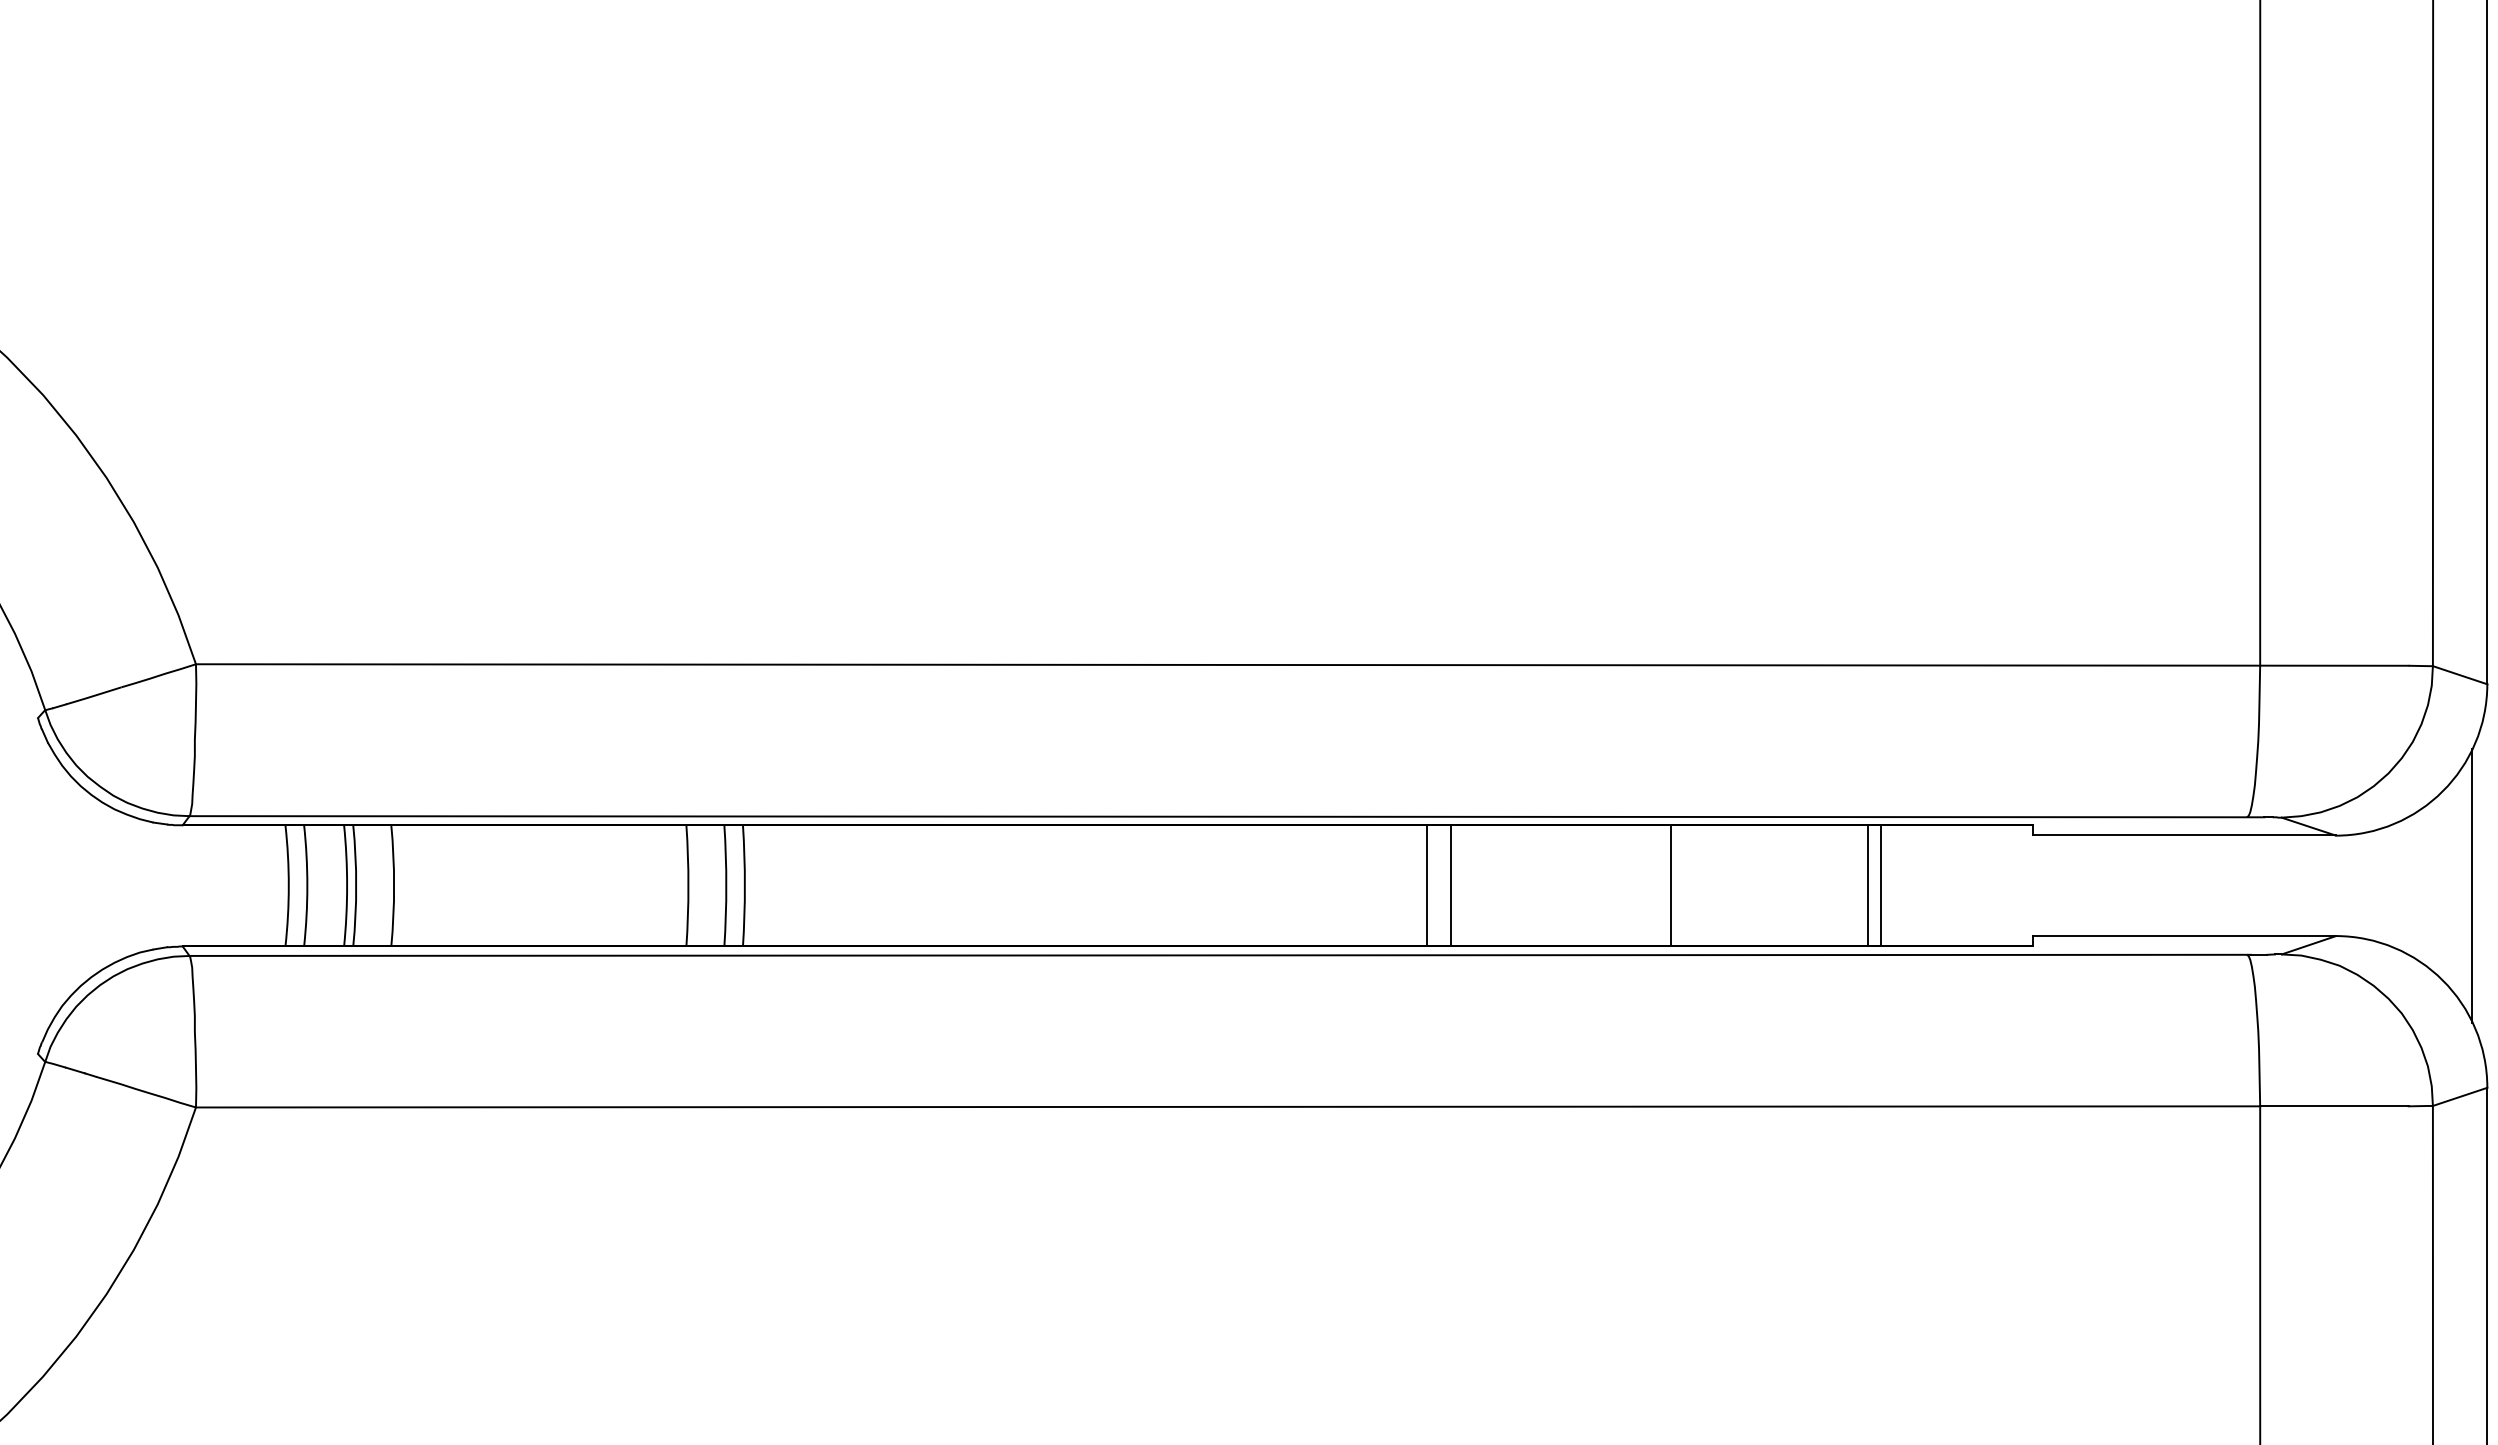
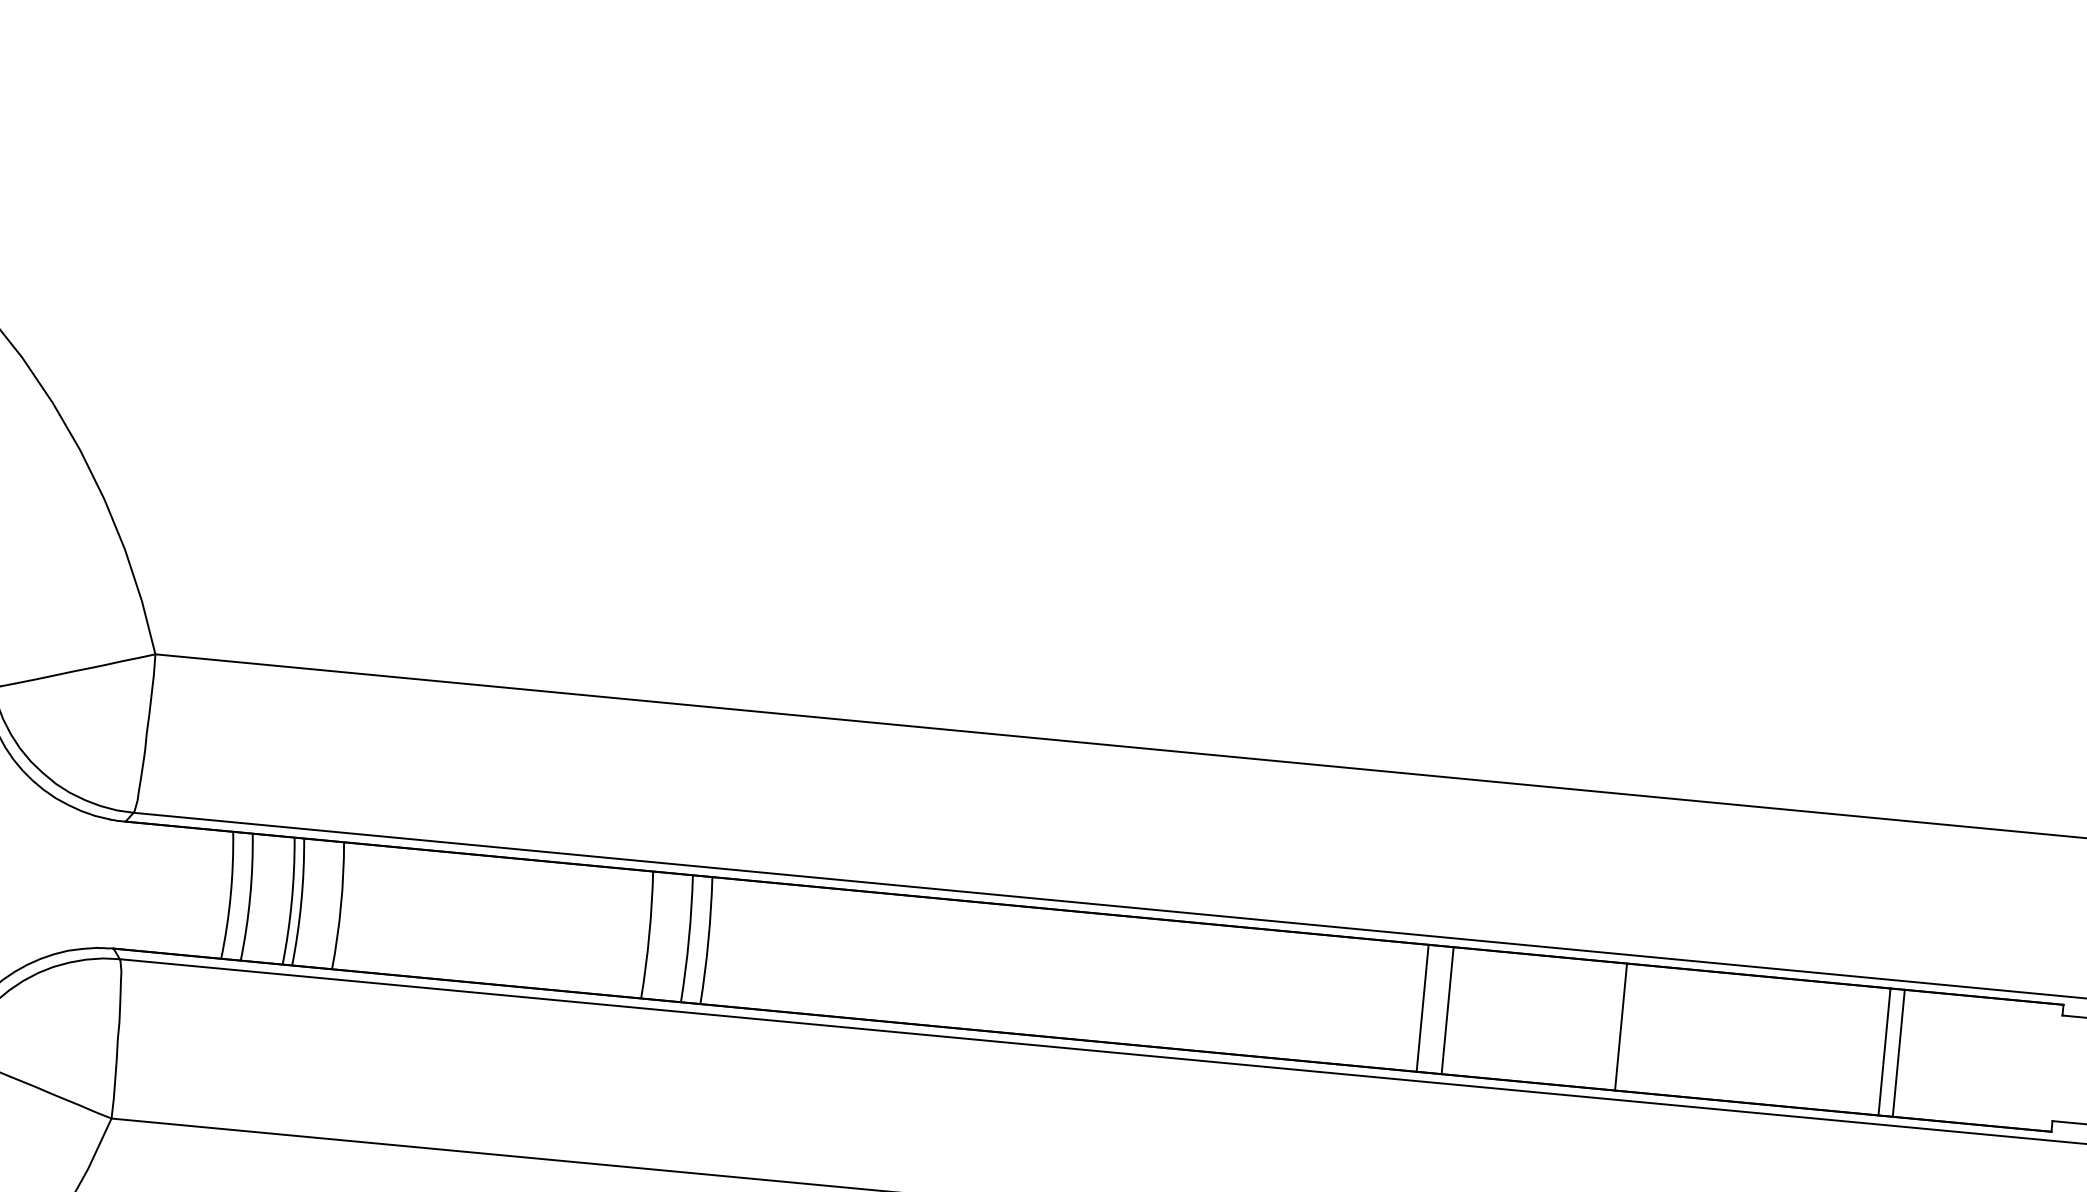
line: (1671, 885) -> (1621, 1026), moved

